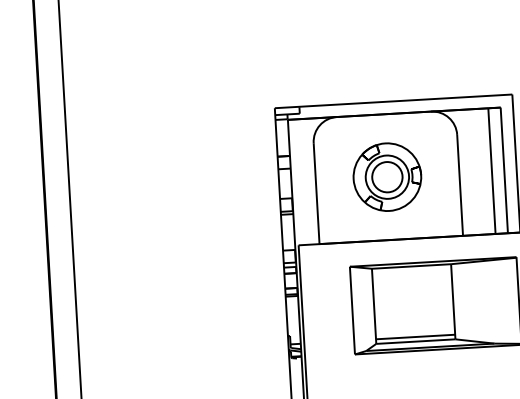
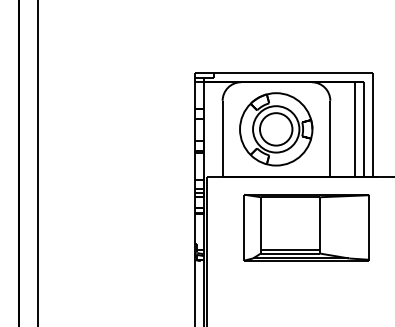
part: (387, 177) -> (276, 129), size x1.43

